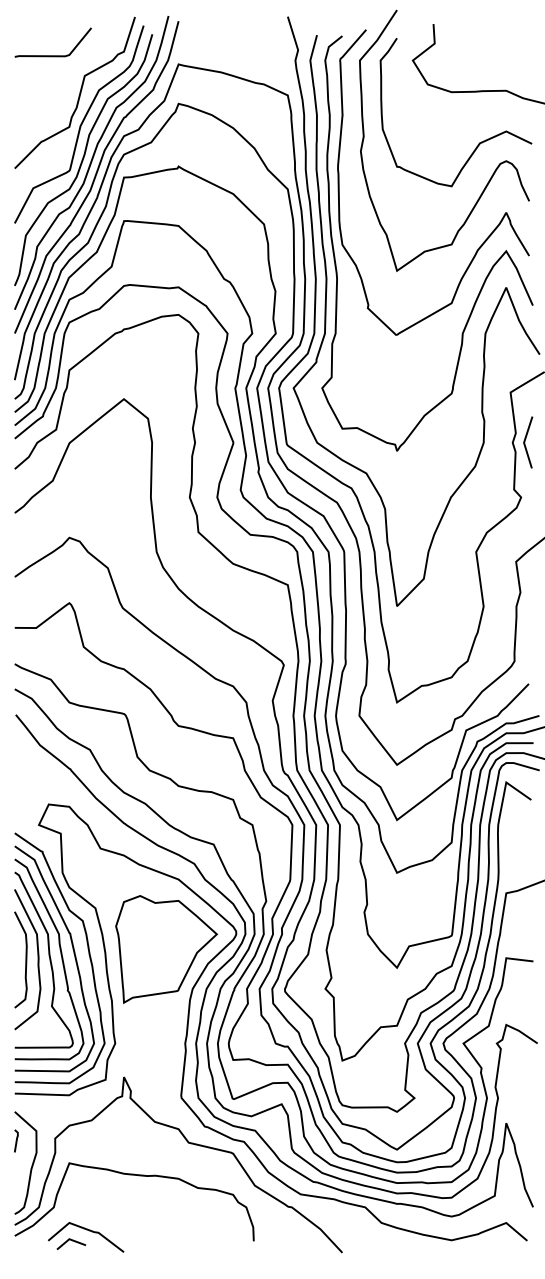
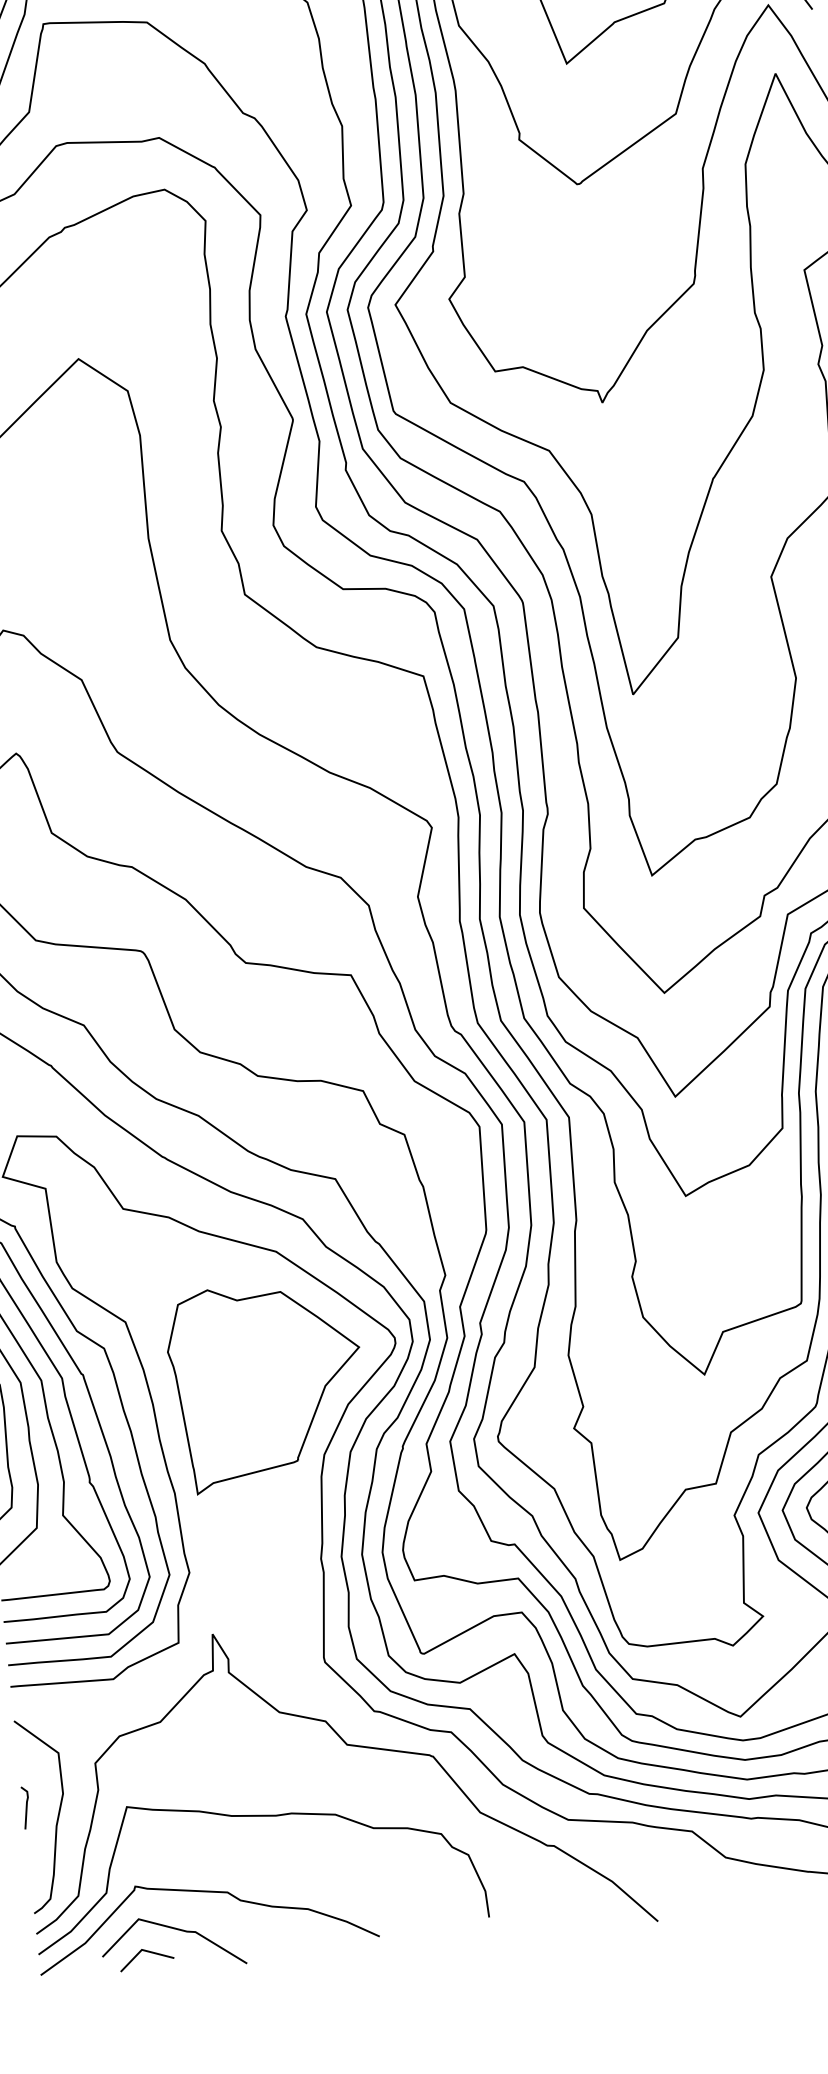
line: (16, 1140) -> (26, 1806), moved
curve: (107, 1213) -> (208, 1894), added

